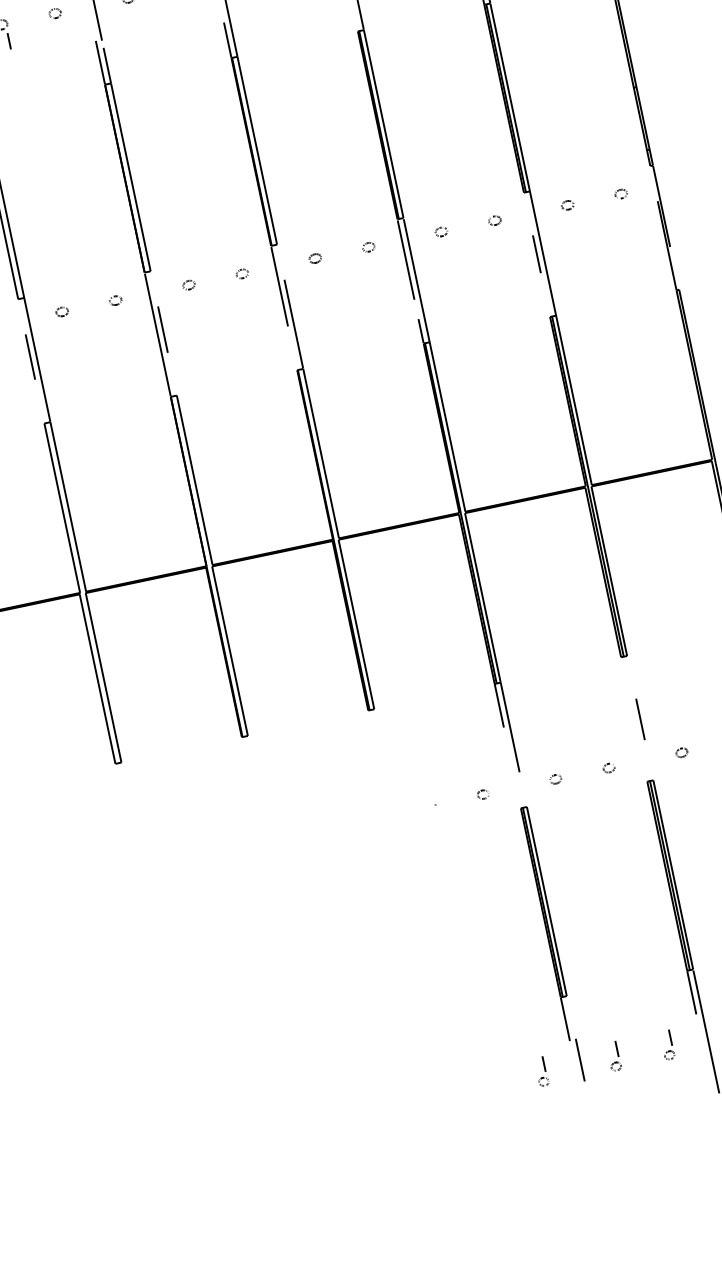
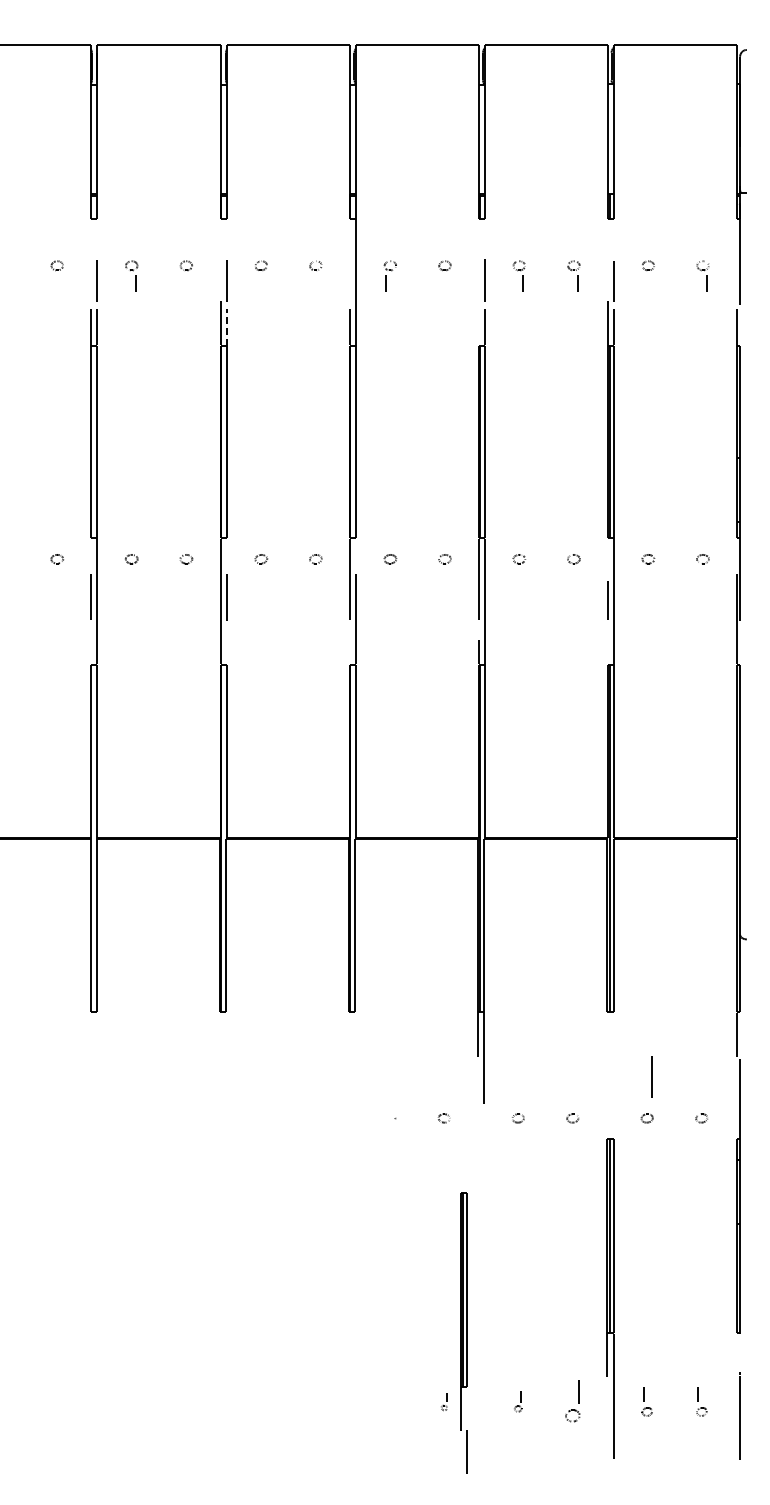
line: (107, 65) -> (226, 327), solid -> dashed
line: (640, 718) -> (651, 1076), moved
part: (551, 943) -> (463, 1332), moved
part: (667, 1045) -> (572, 1401), size x1.4
part: (613, 1056) -> (517, 1401), size x0.7
part: (541, 1071) -> (444, 1401), size x0.6

